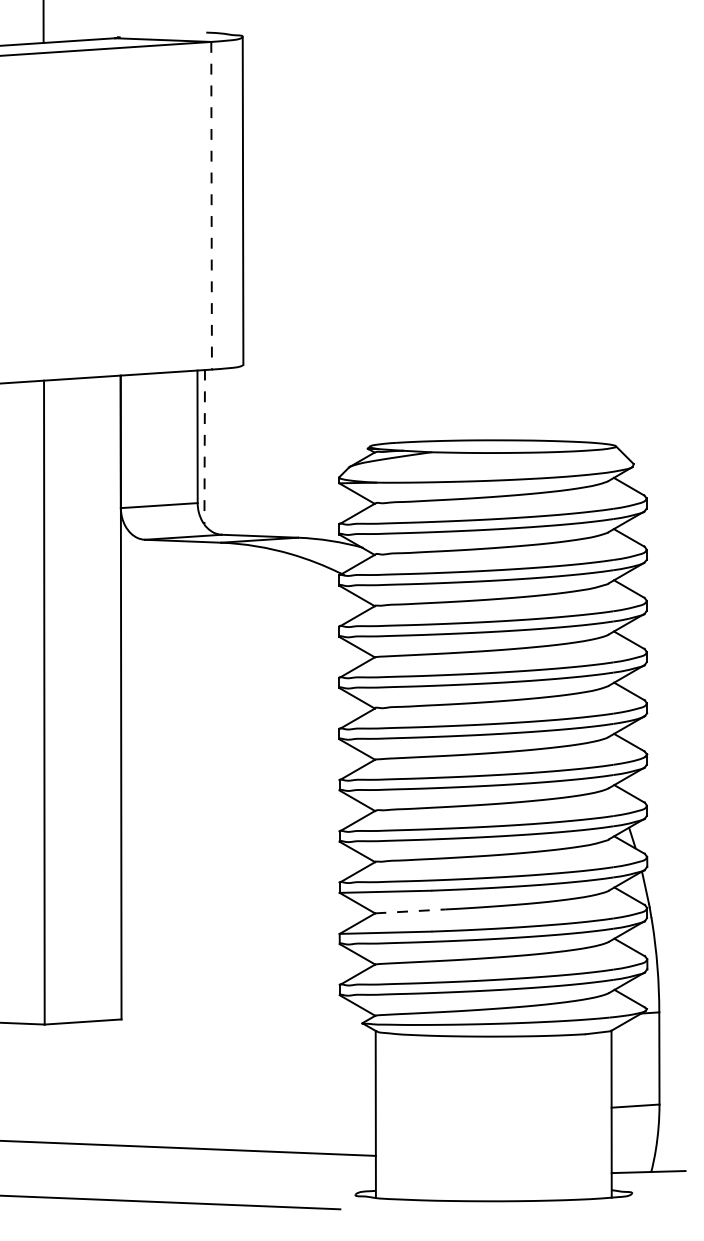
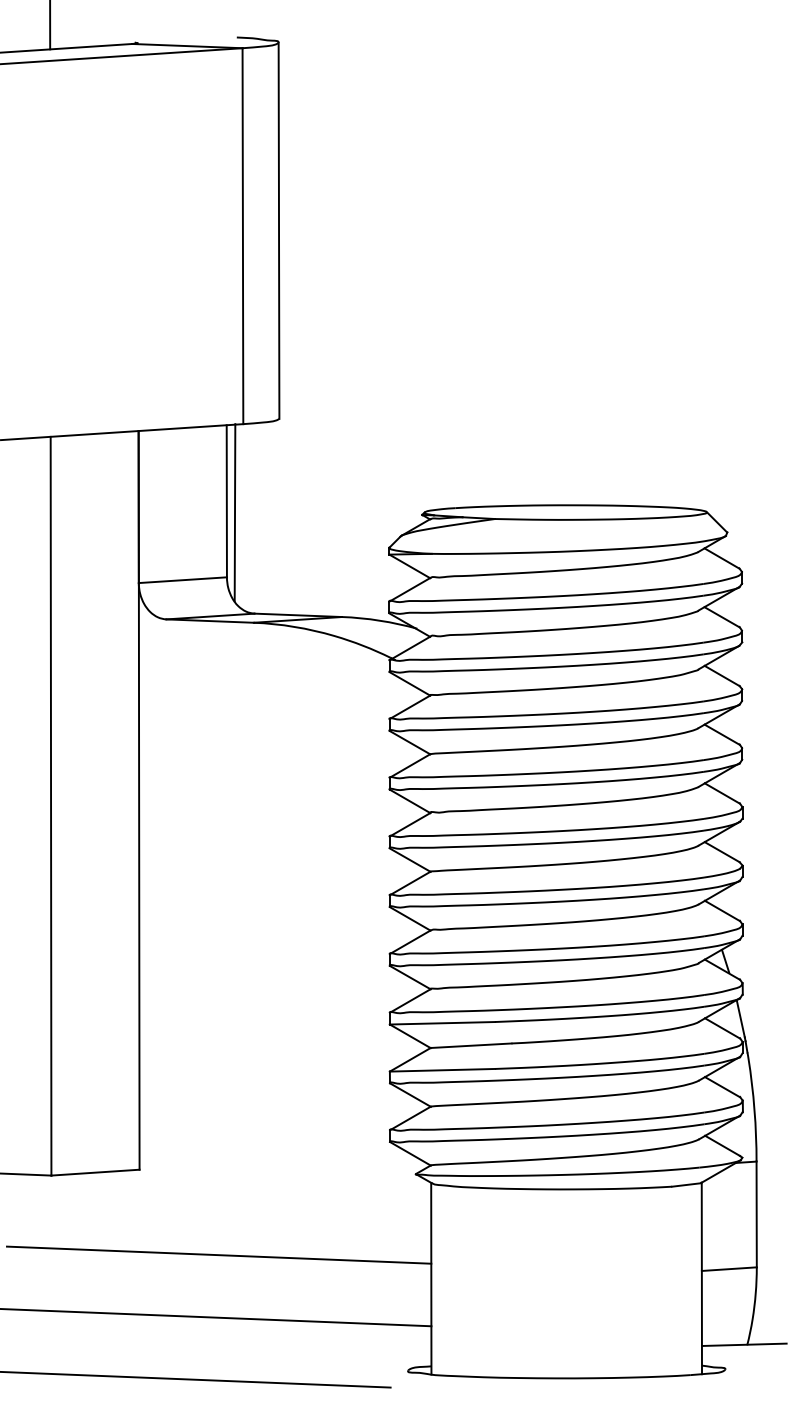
line: (211, 206) -> (242, 236), dashed -> solid
line: (205, 446) -> (235, 512), dashed -> solid
line: (410, 911) -> (471, 1045), dashed -> solid
line: (190, 1093) -> (218, 1254), added

